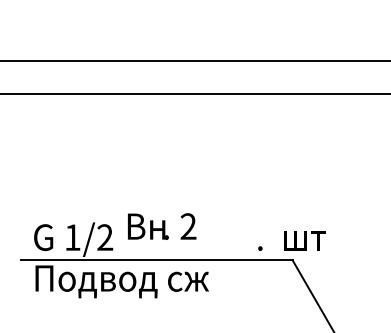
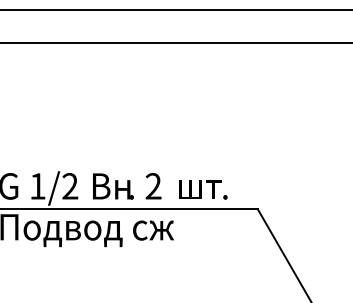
text: (162, 226) -> (127, 186), moved
text: (304, 240) -> (199, 189), moved

